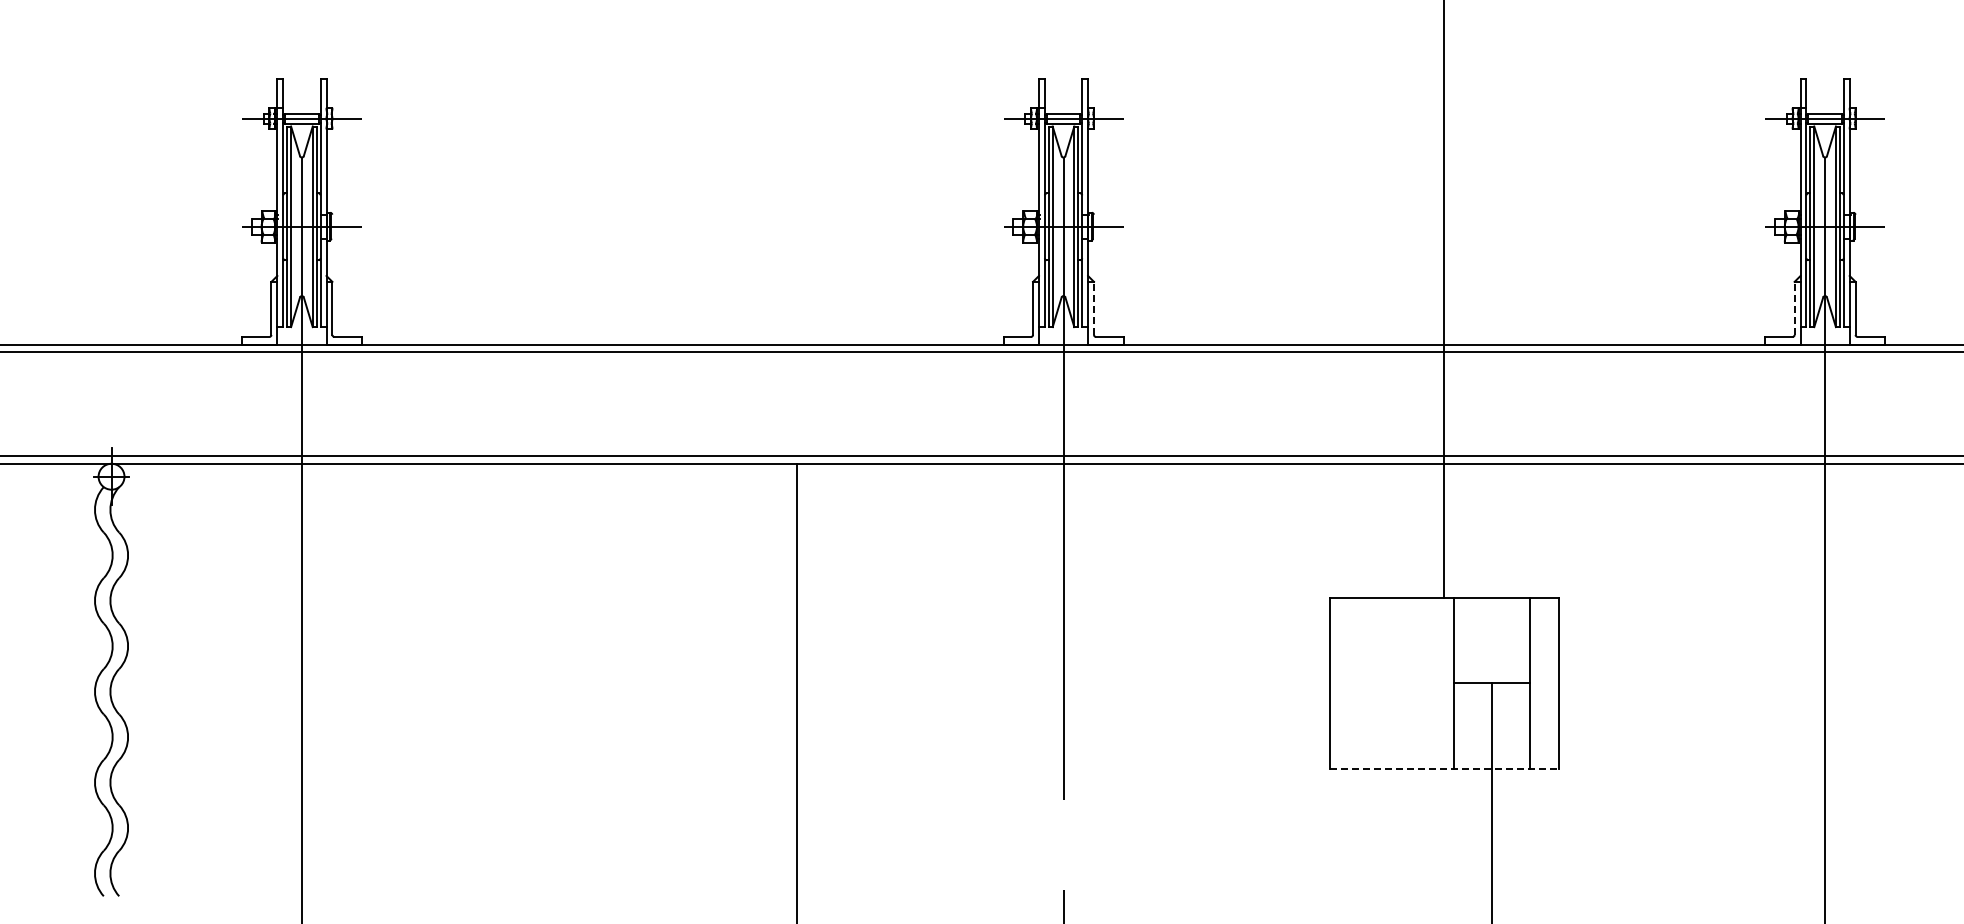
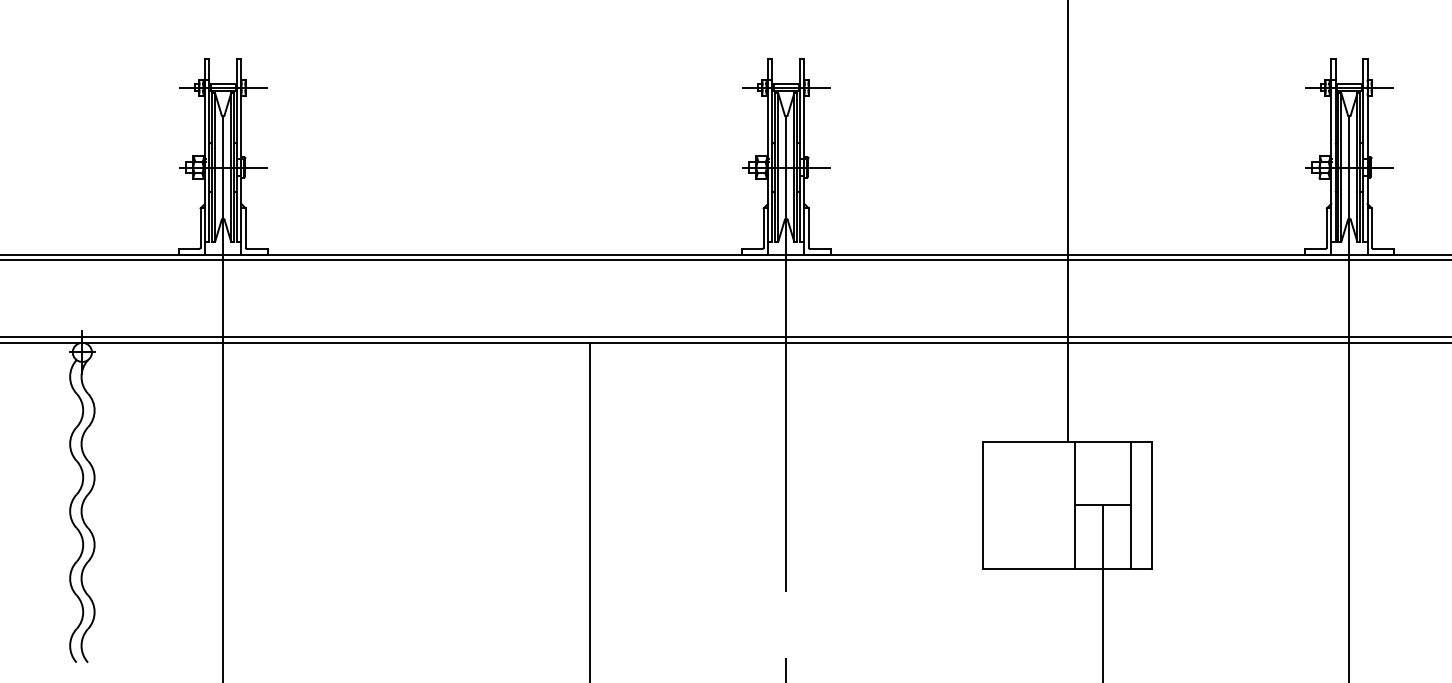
line: (1094, 308) -> (809, 228), dashed -> solid
line: (1794, 308) -> (1326, 228), dashed -> solid
line: (1444, 769) -> (1067, 568), dashed -> solid

